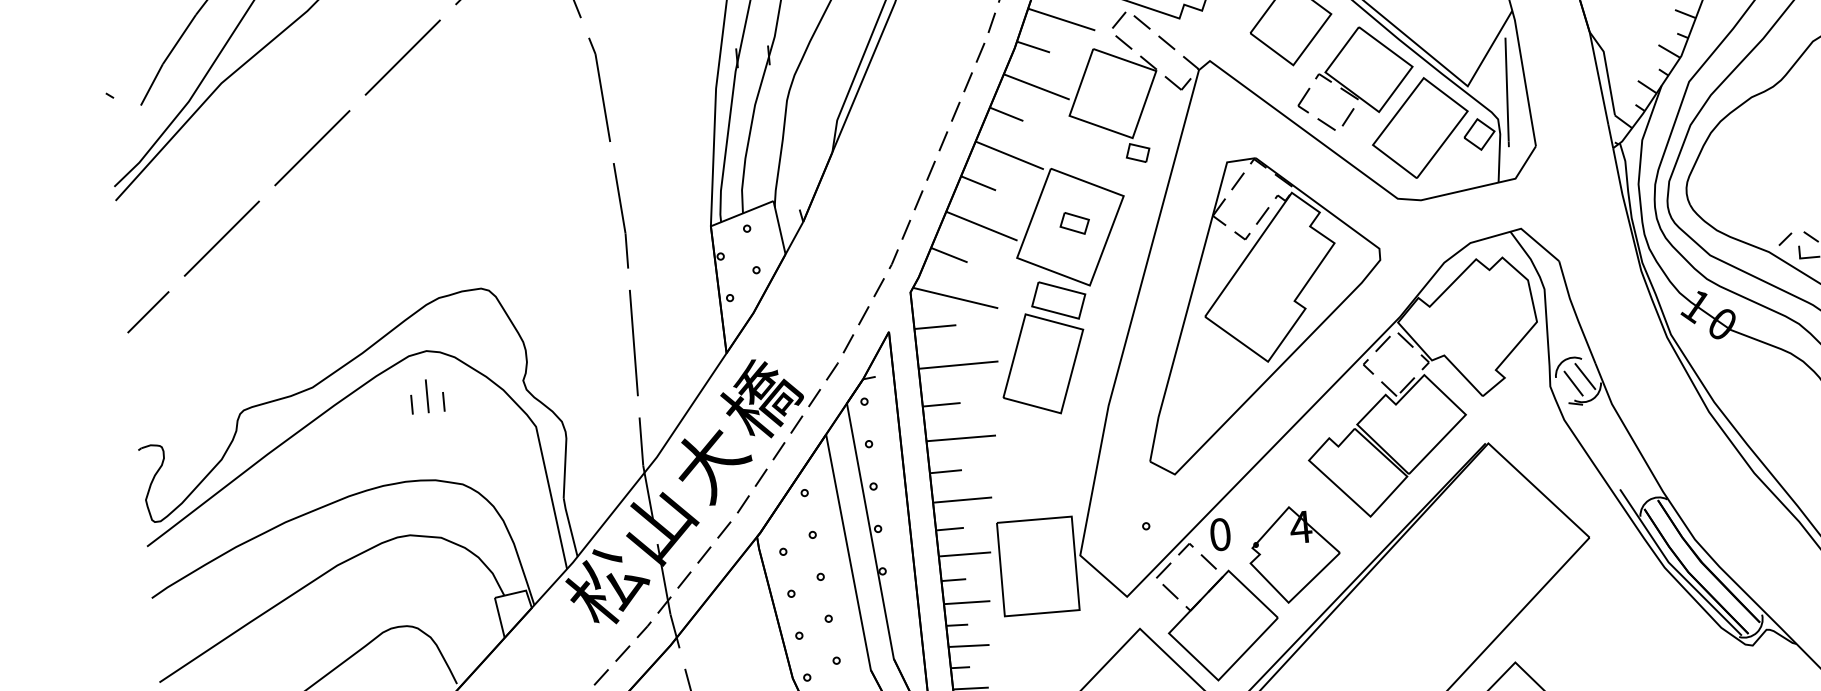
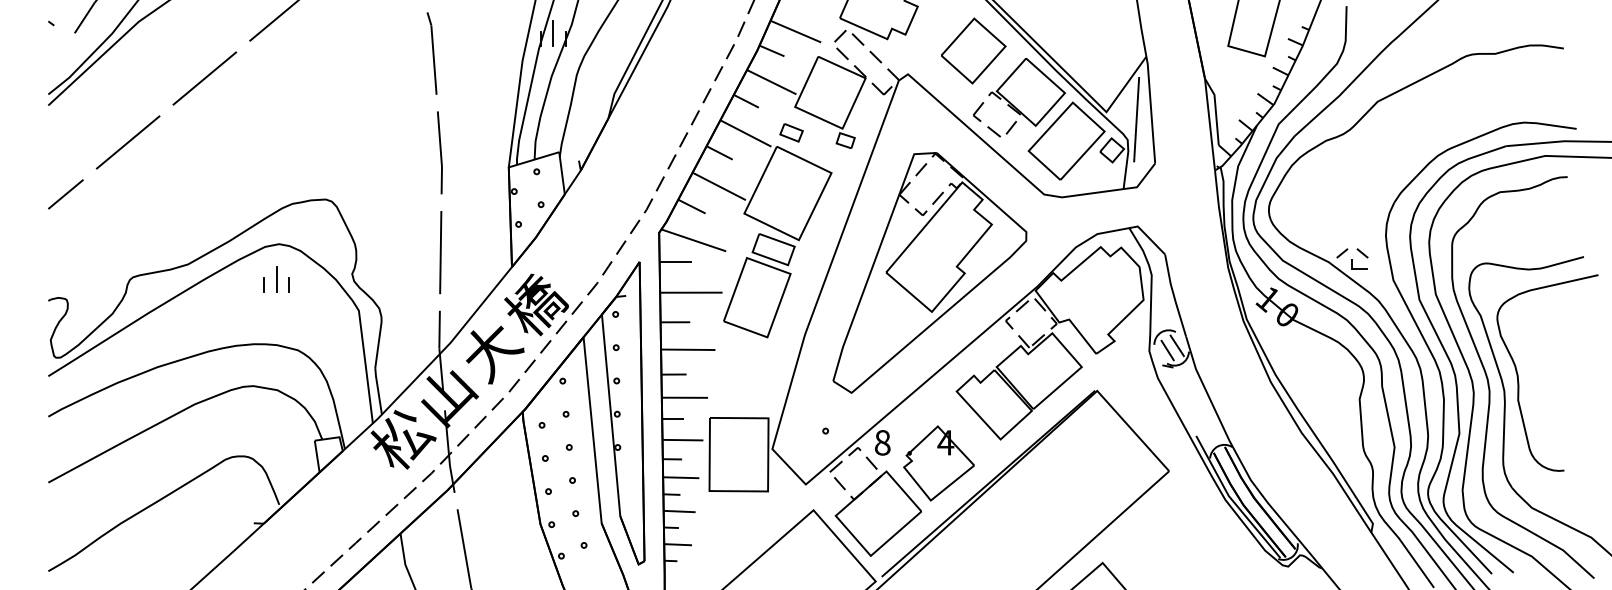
line: (752, 48) -> (553, 32), added
part: (1074, 222) -> (791, 132), moved
text: (1220, 534) -> (882, 442), 0 -> 8

